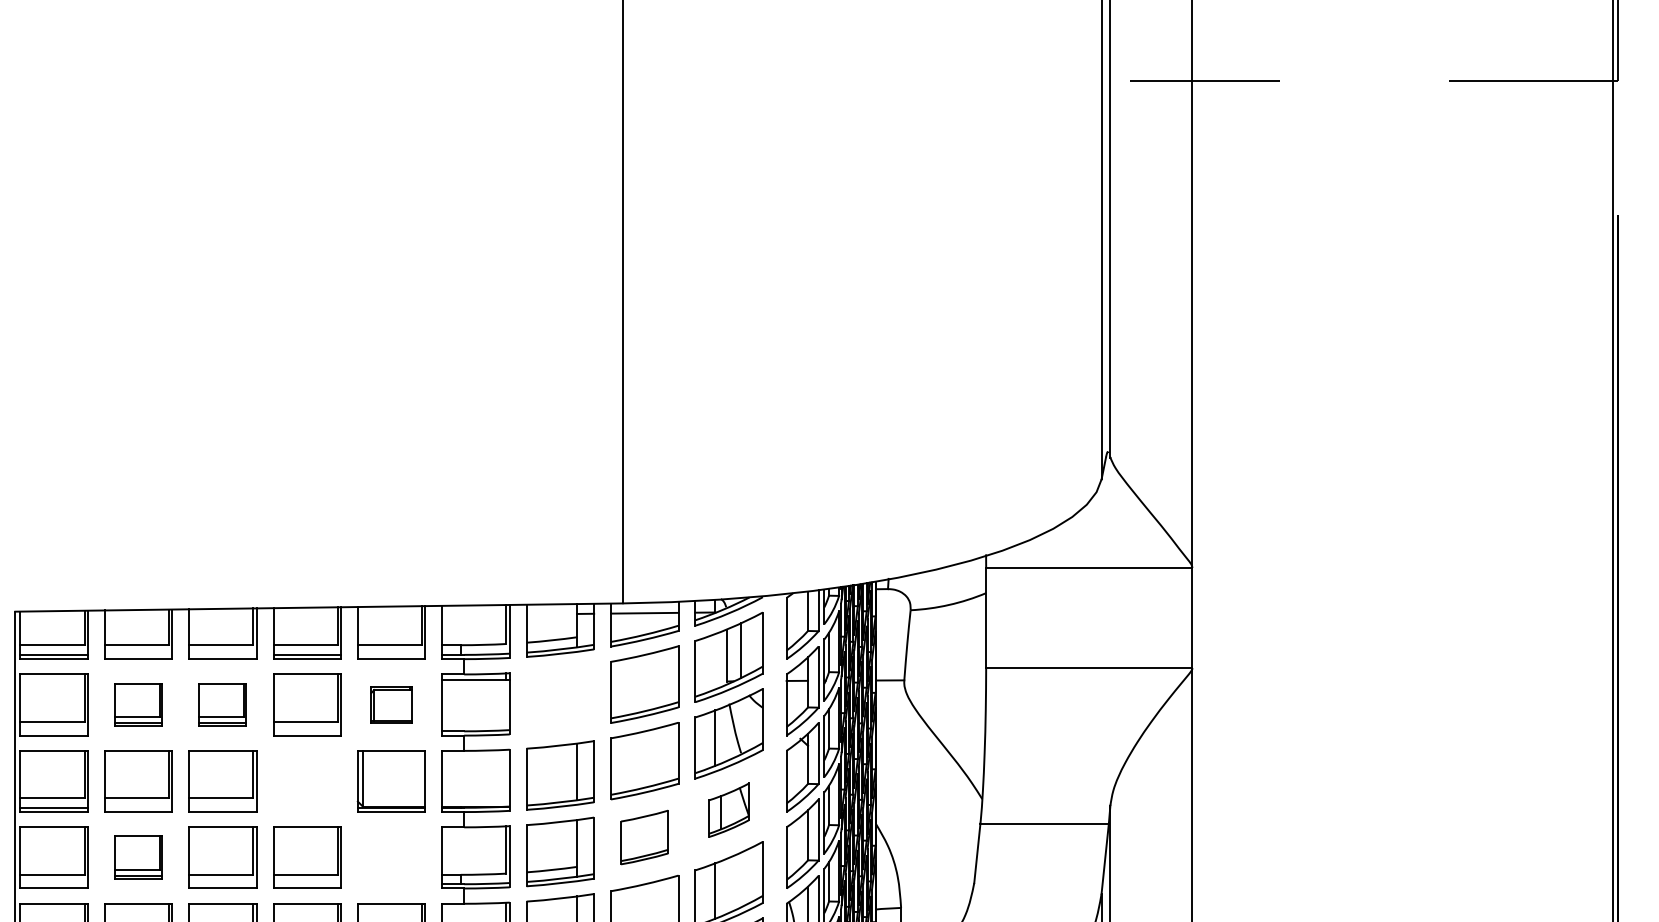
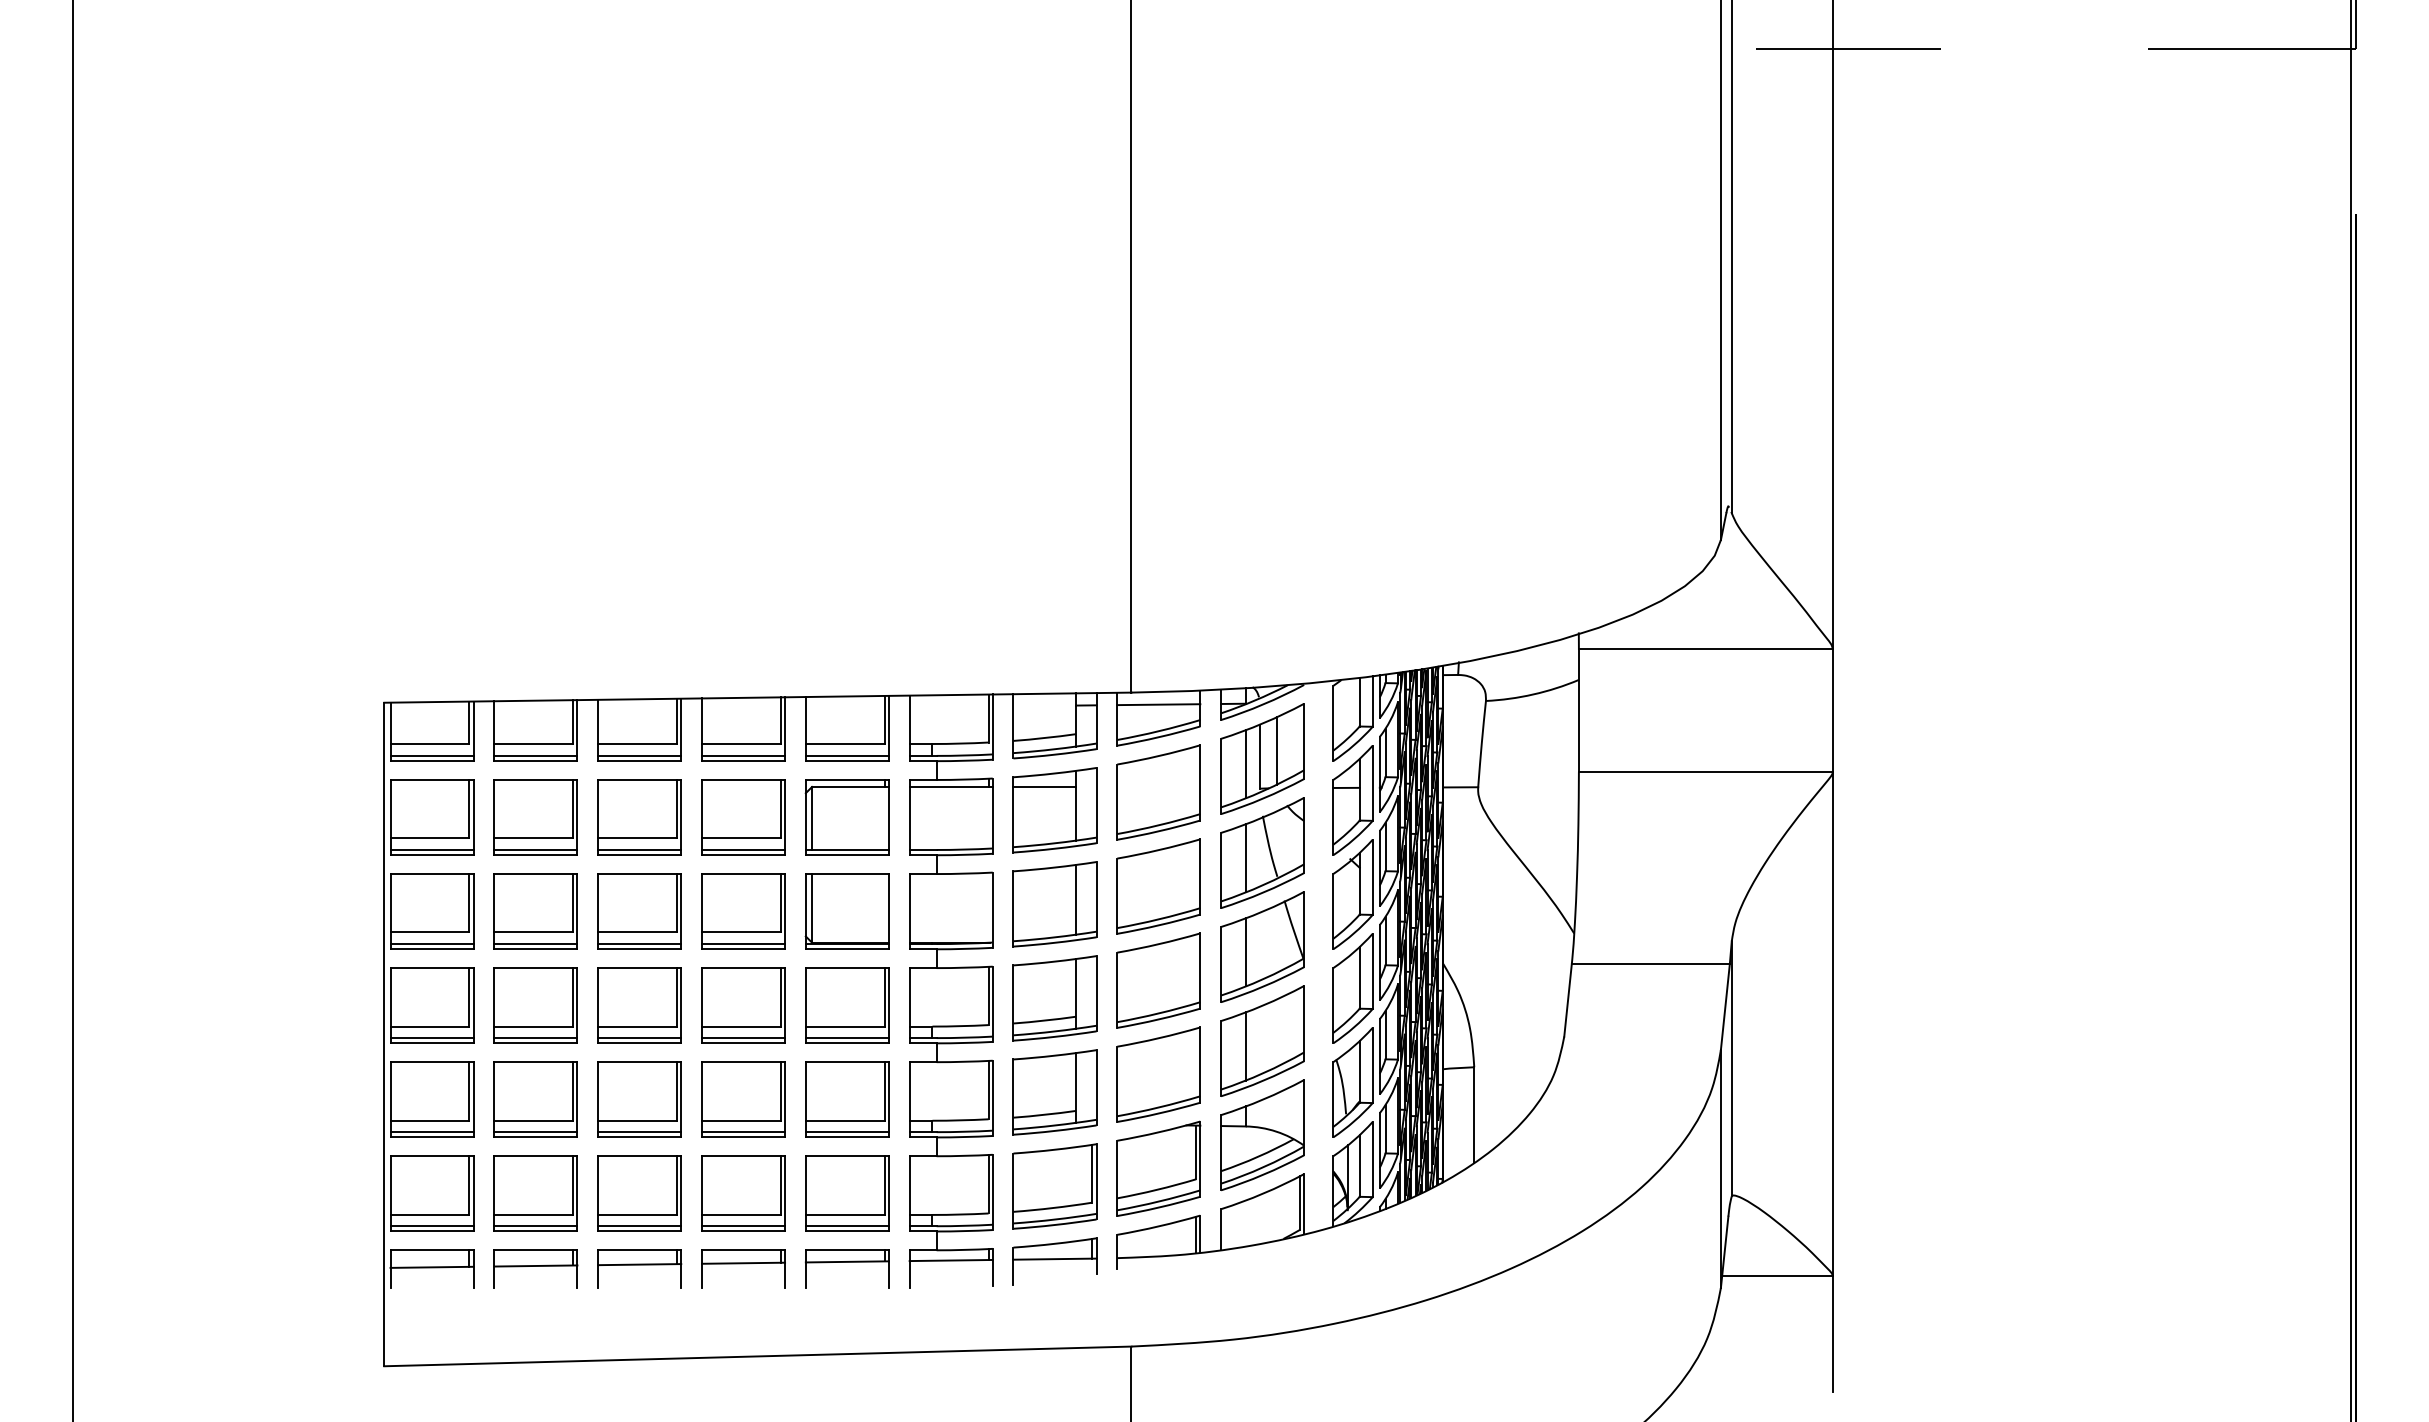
line: (138, 654) -> (535, 755), added
line: (222, 654) -> (639, 755), added
line: (390, 654) -> (846, 755), added
line: (715, 661) -> (1245, 764), added
part: (559, 699) -> (1054, 810), added
part: (138, 704) -> (535, 817), size x1.43
part: (222, 704) -> (639, 817), size x1.43
part: (390, 704) -> (846, 817), size x1.67
line: (53, 730) -> (431, 849), added
line: (307, 730) -> (743, 849), added
part: (307, 781) -> (743, 911), added
line: (138, 808) -> (535, 944), added
line: (222, 808) -> (639, 944), added
part: (729, 809) -> (1262, 946), size x1.67
part: (644, 837) -> (1158, 980), size x1.43
part: (138, 857) -> (535, 1005), size x1.43
part: (391, 857) -> (847, 1005), added
line: (53, 884) -> (431, 1038), added
line: (222, 884) -> (639, 1038), added
line: (307, 884) -> (743, 1038), added

